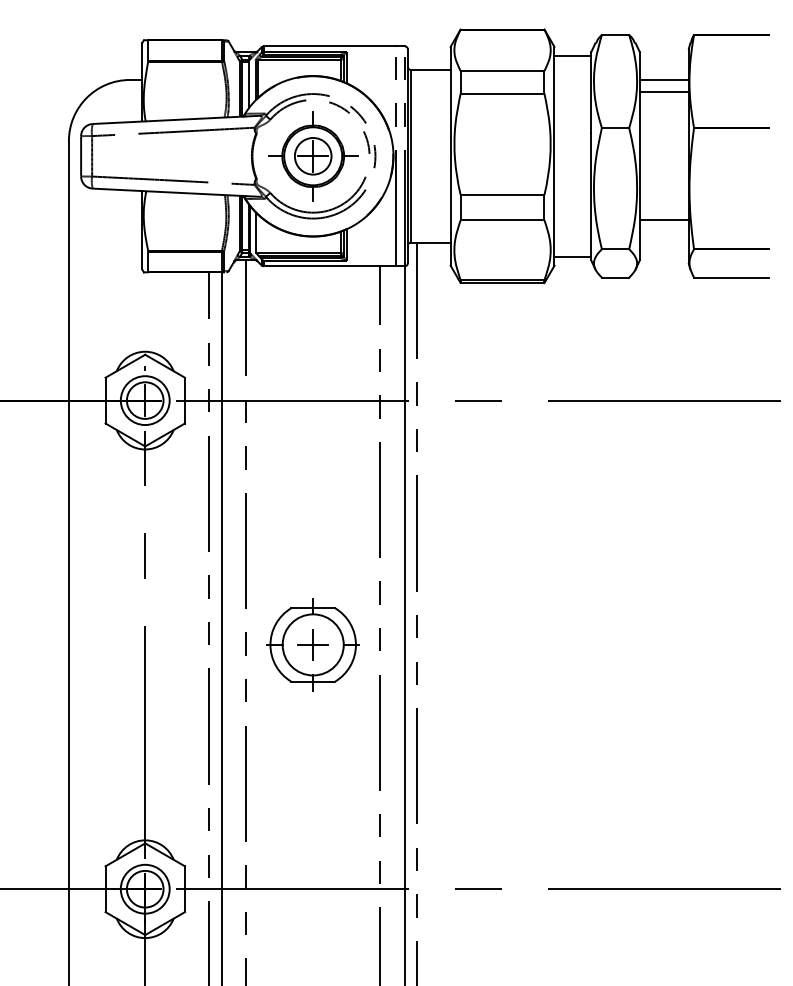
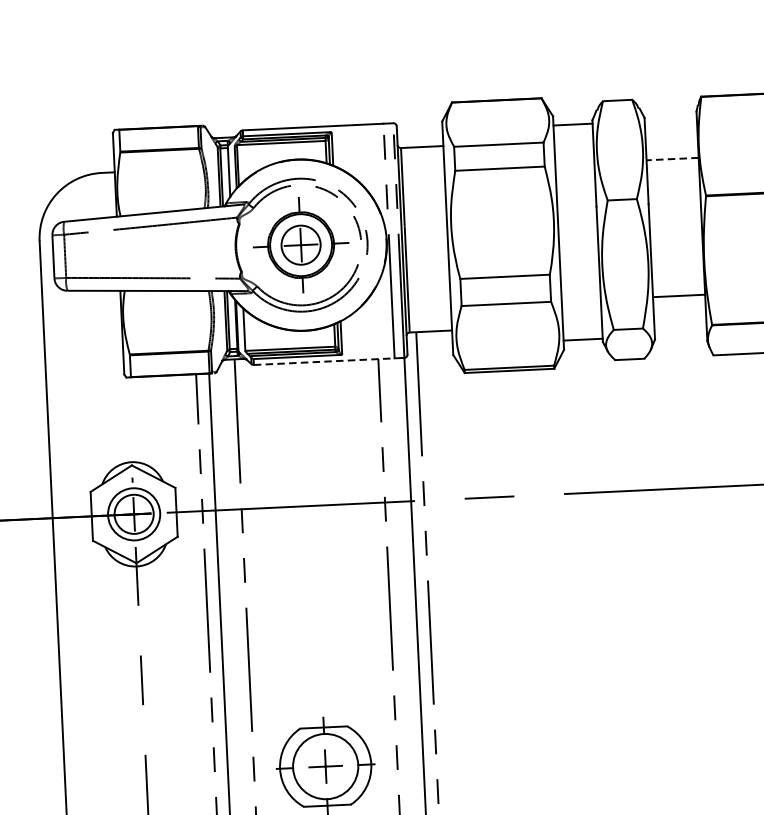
line: (663, 79) -> (671, 145), removed
line: (663, 92) -> (671, 159), solid -> dashed
line: (329, 266) -> (324, 361), solid -> dashed

